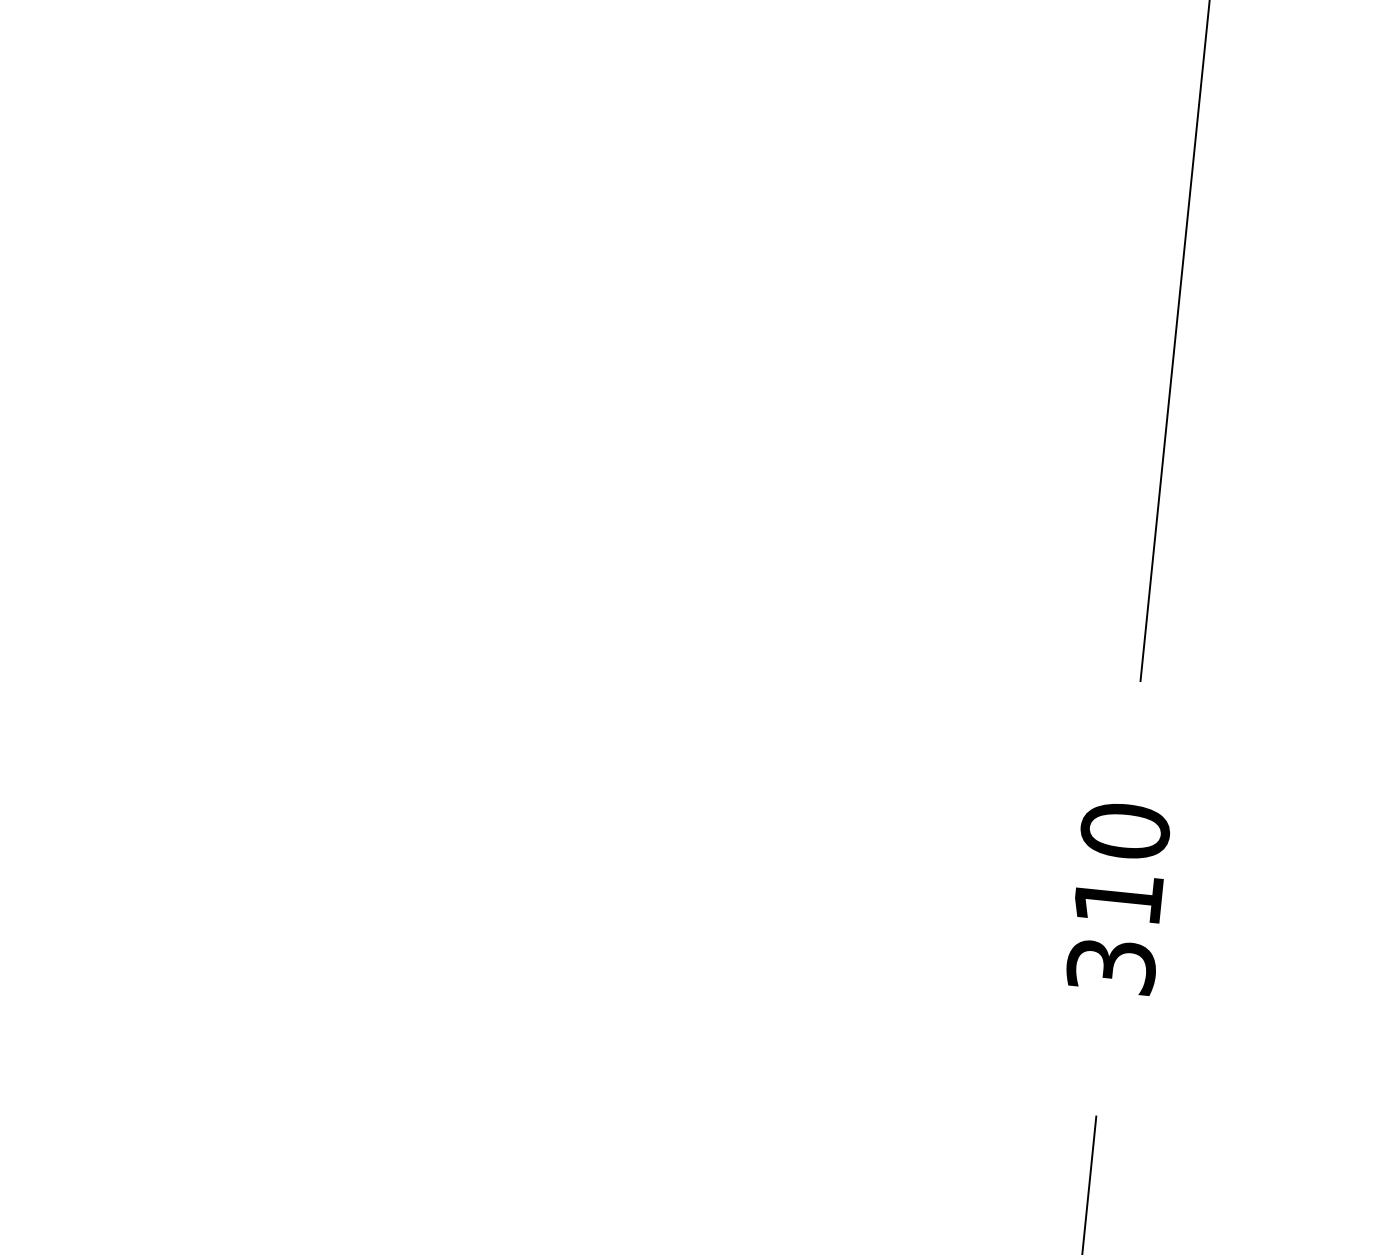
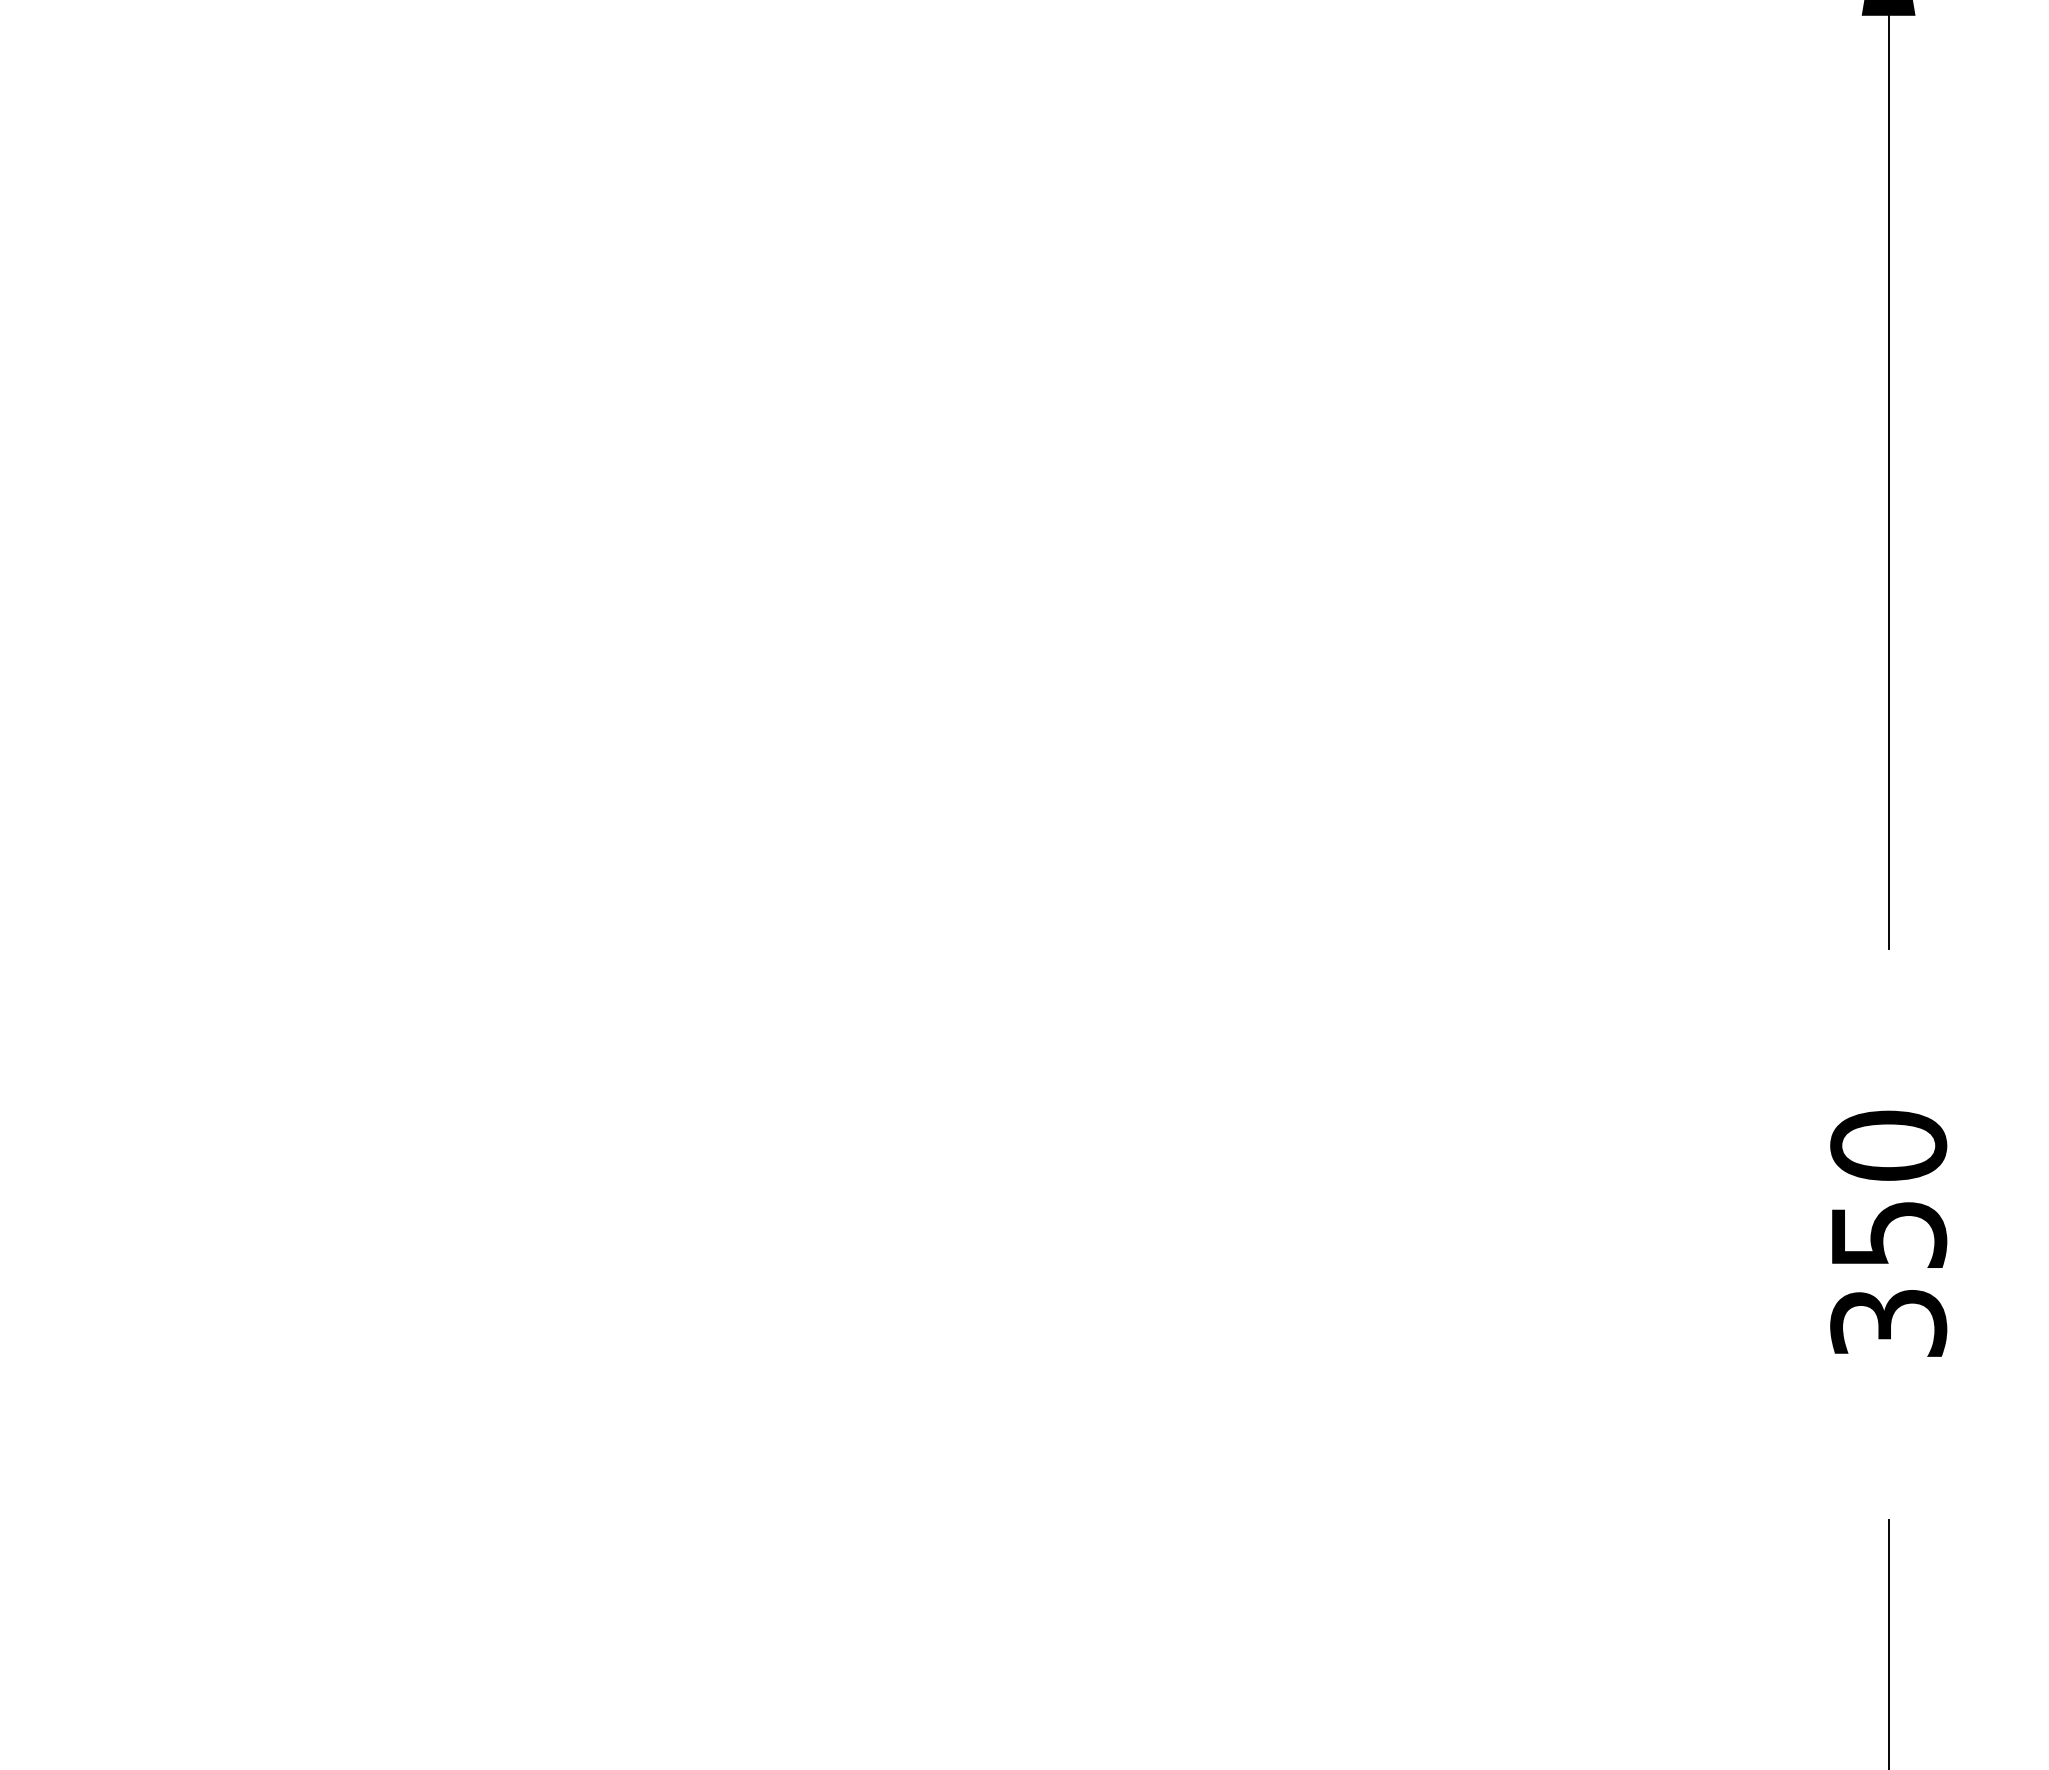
text: (1119, 898) -> (1889, 1234), 310 -> 350

